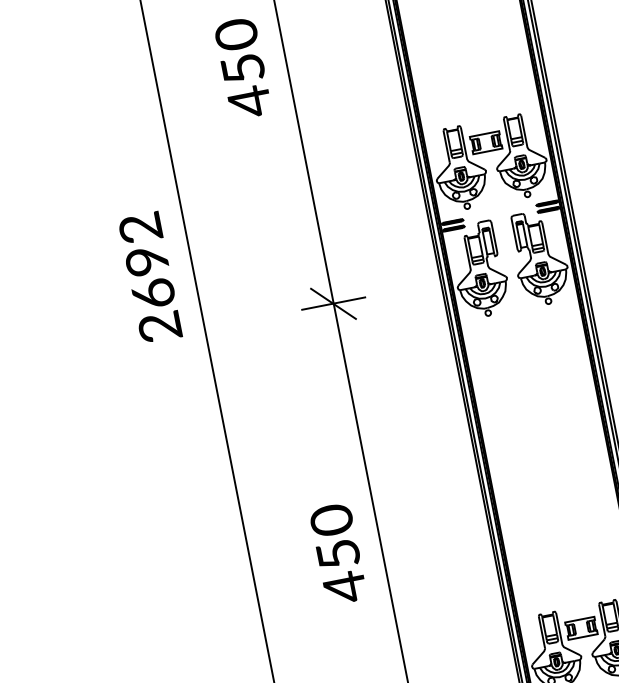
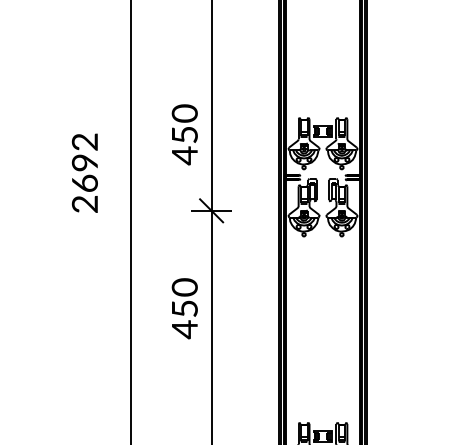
text: (242, 68) -> (184, 134), moved
text: (149, 276) -> (84, 172), moved
text: (337, 553) -> (184, 308), moved

